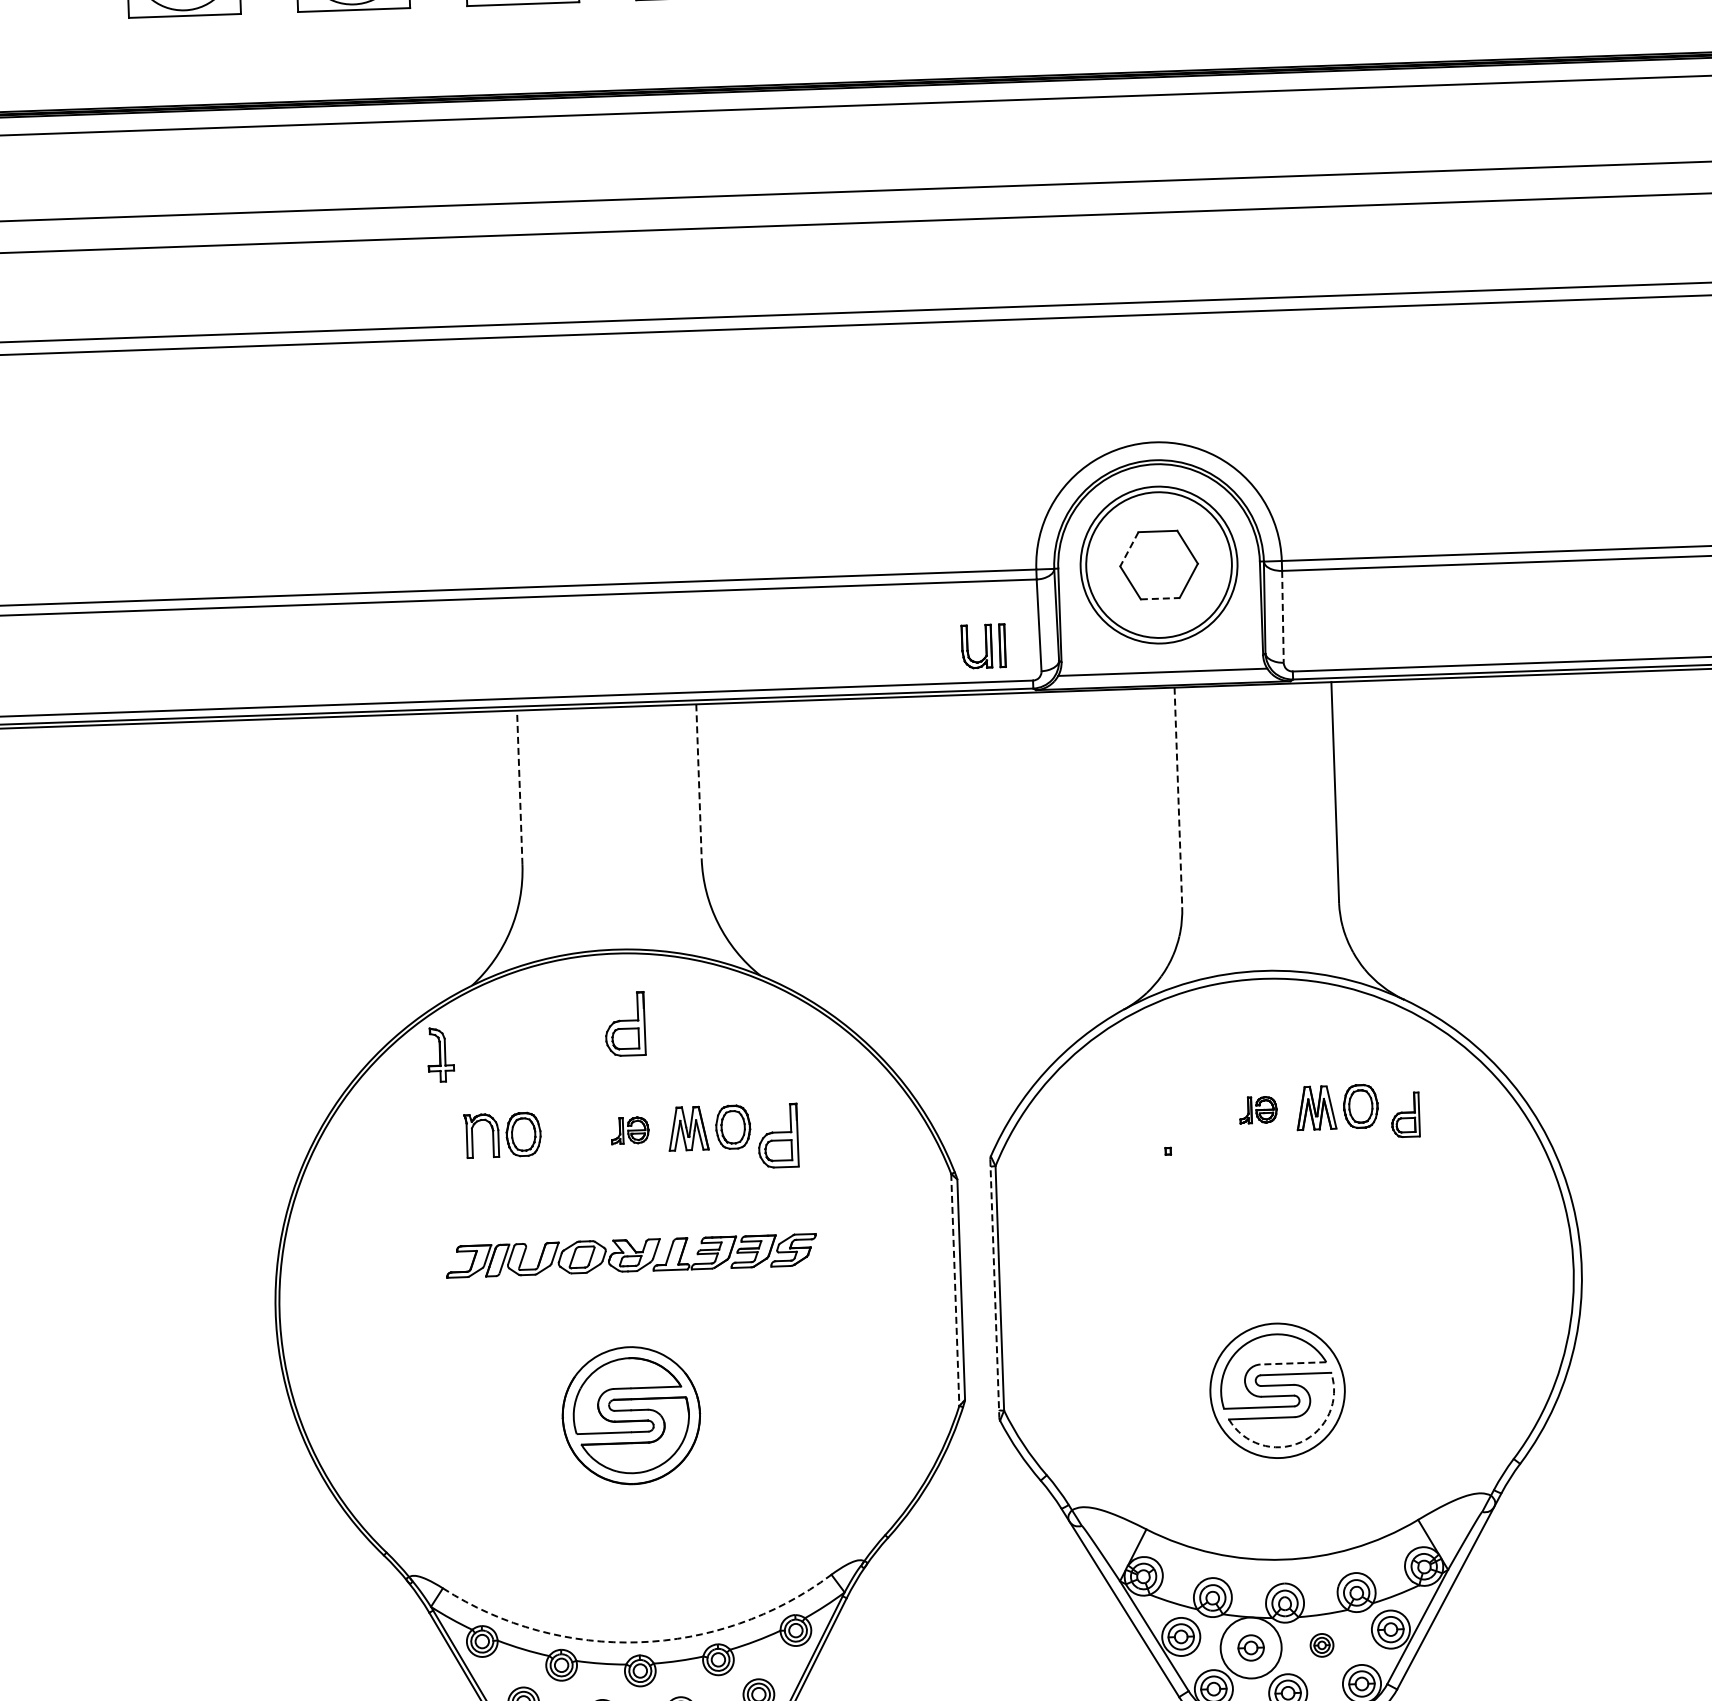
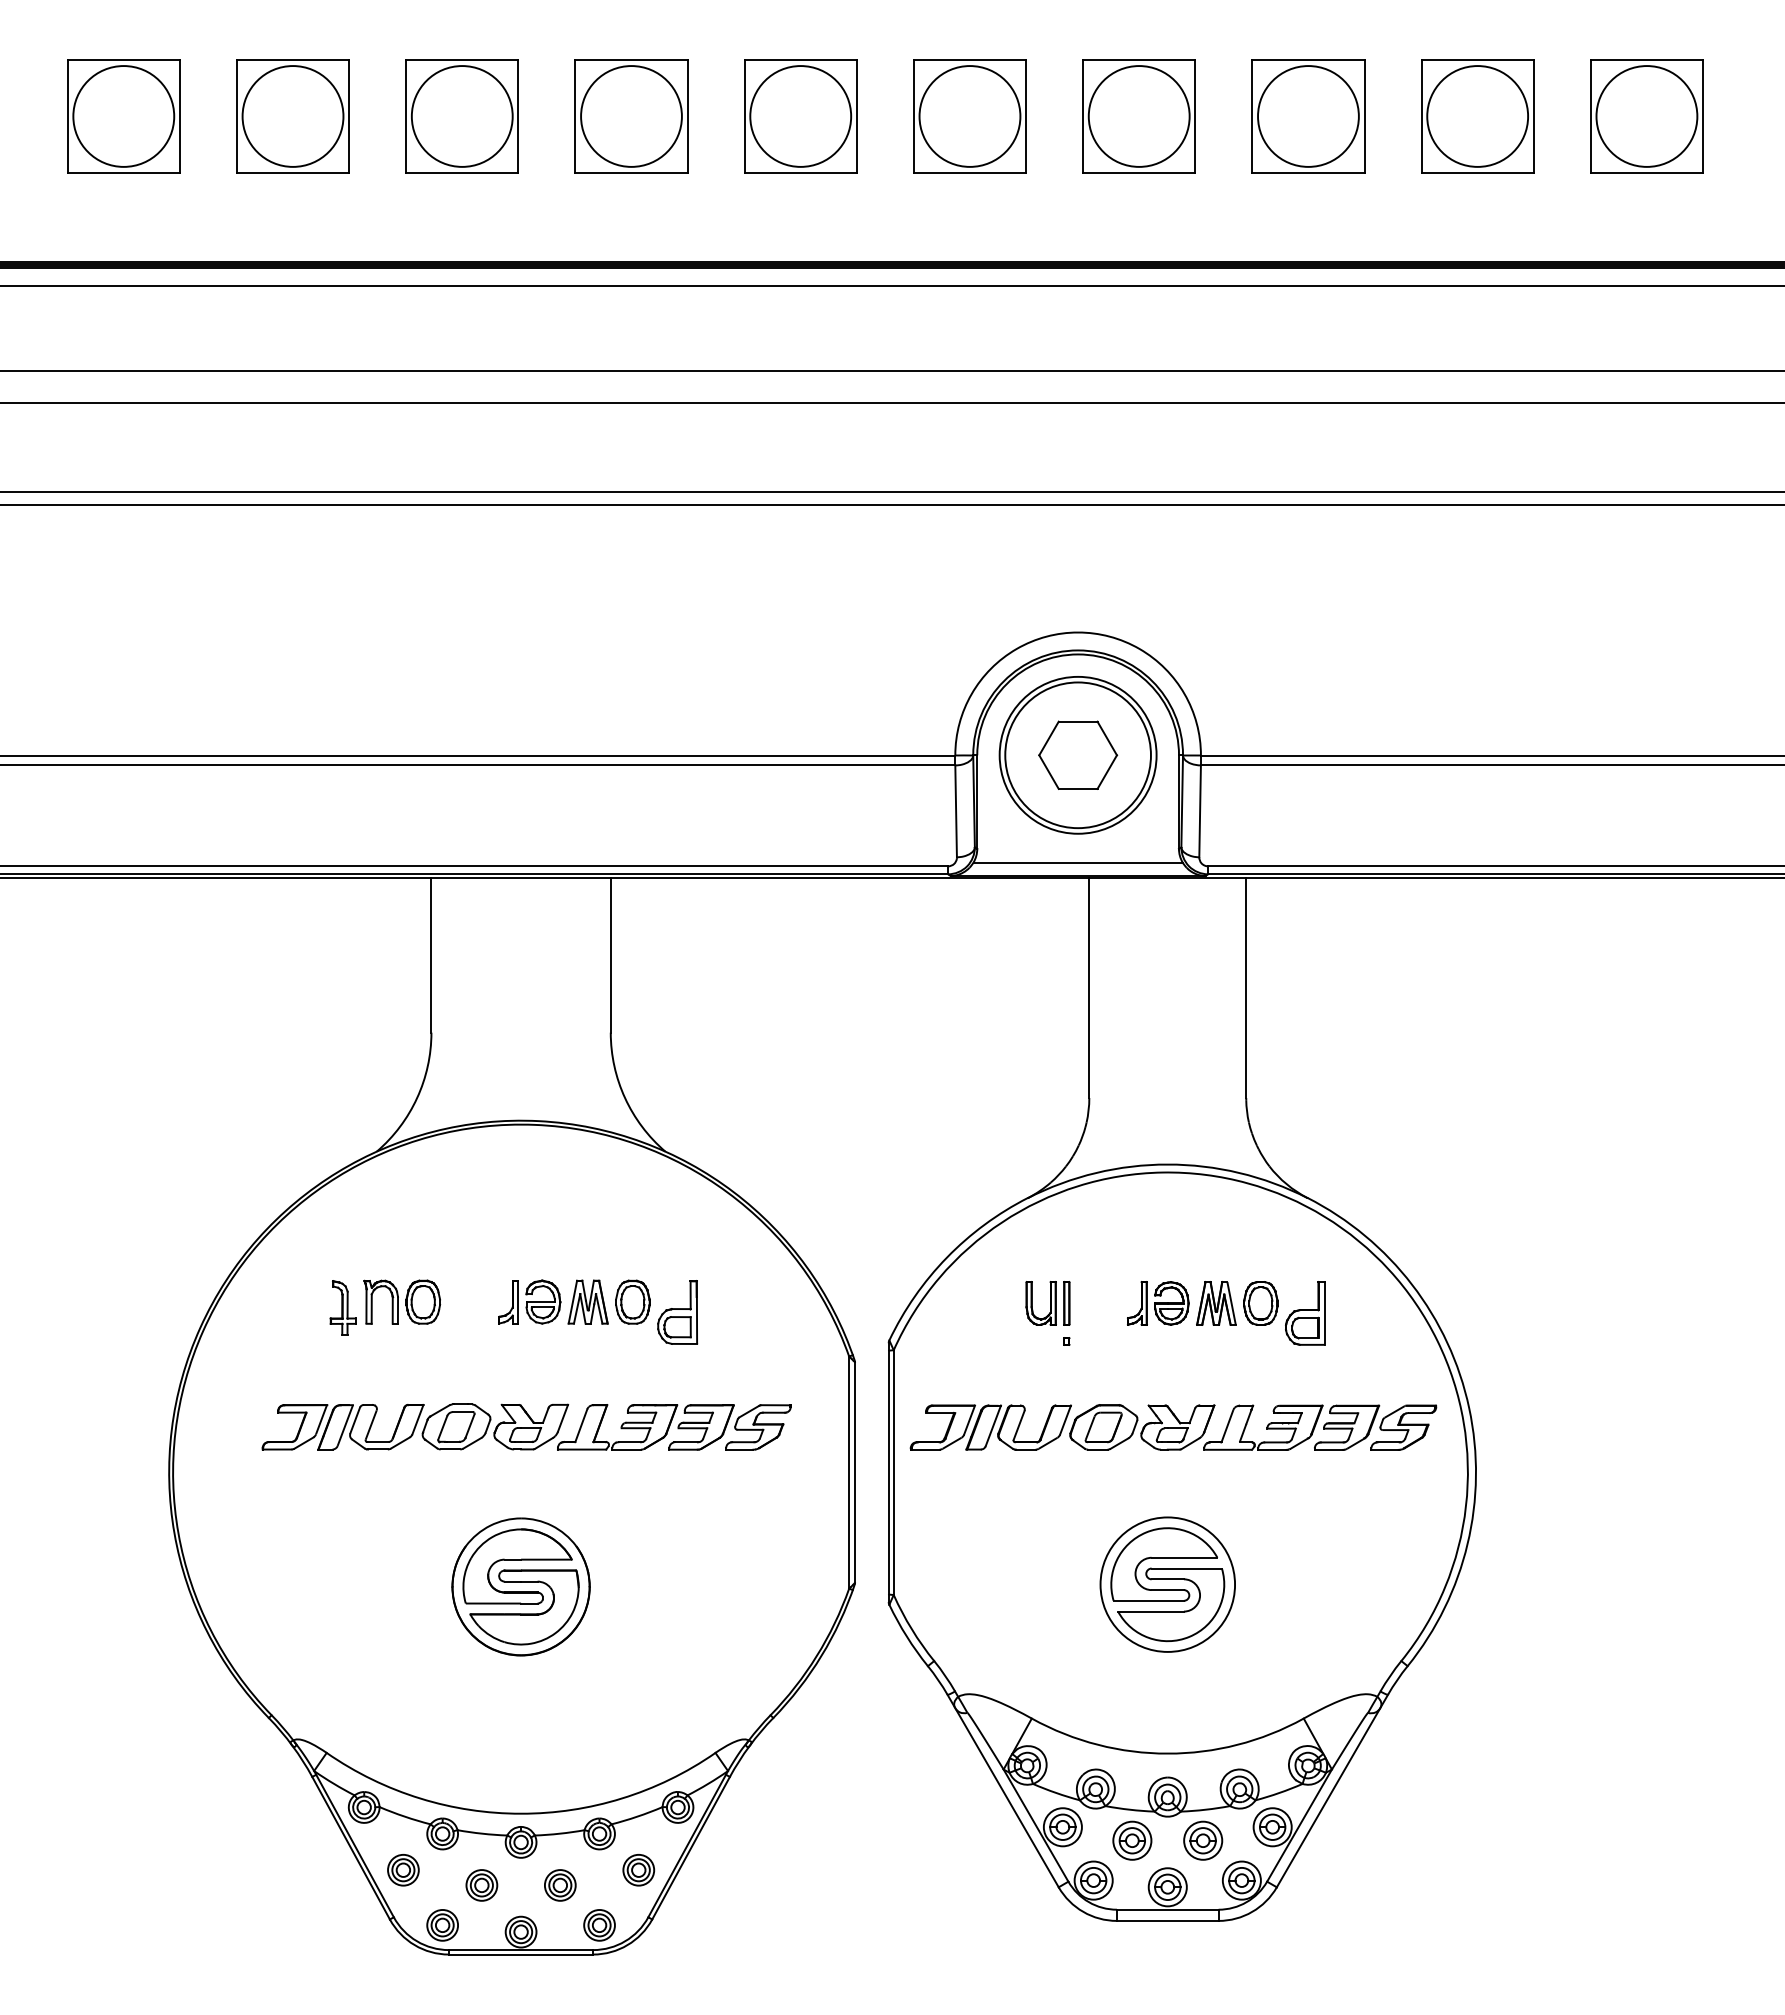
line: (1128, 549) -> (1048, 738), dashed -> solid
line: (1160, 598) -> (1078, 788), dashed -> solid
line: (1283, 616) -> (1200, 811), dashed -> solid
part: (983, 646) -> (1047, 1303), moved
line: (698, 781) -> (610, 955), dashed -> solid
line: (519, 786) -> (431, 954), dashed -> solid
line: (1178, 797) -> (1089, 988), dashed -> solid
part: (625, 1024) -> (528, 1195), removed
part: (440, 1054) -> (342, 1307), moved
part: (1258, 1110) -> (1158, 1303), size x1.67
part: (1405, 1115) -> (1305, 1313), size x1.43
part: (629, 1130) -> (529, 1301), size x1.67
part: (1277, 1233) -> (1173, 1427), added
part: (631, 1255) -> (526, 1426), size x1.43
line: (994, 1289) -> (888, 1473), dashed -> solid
line: (955, 1290) -> (849, 1473), dashed -> solid
line: (1293, 1363) -> (1184, 1557), dashed -> solid
arc: (1301, 1441) -> (1189, 1636), dashed -> solid
arc: (639, 1642) -> (521, 1813), dashed -> solid
part: (1322, 1645) -> (1203, 1840), size x1.67
circle: (1251, 1647) -> (1132, 1840), size x0.62

